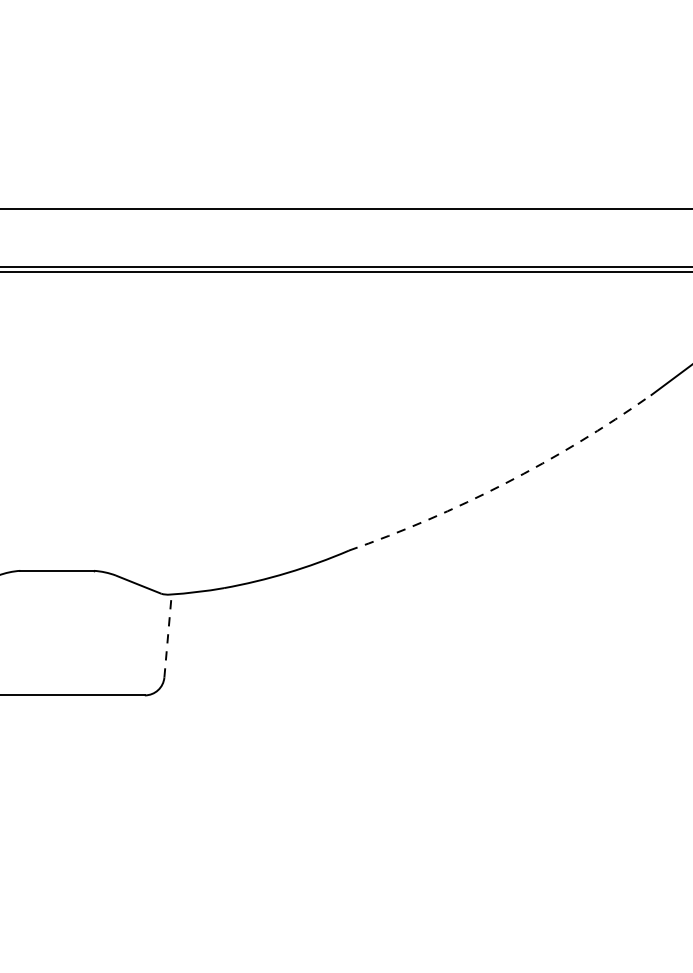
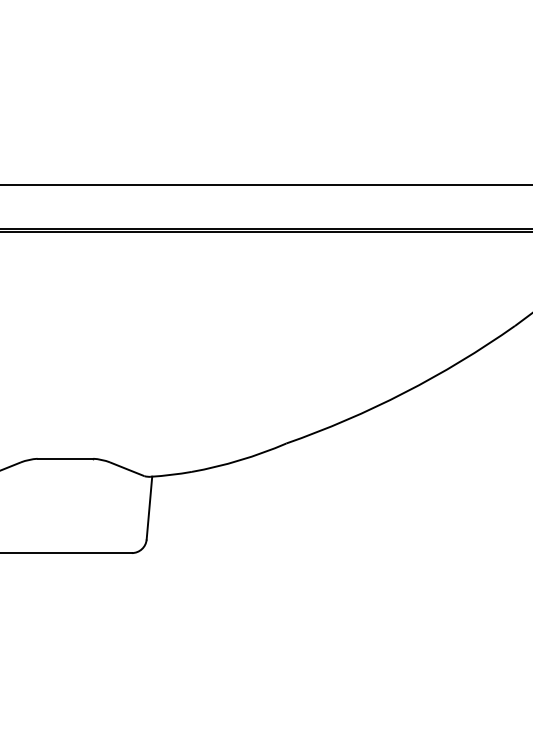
arc: (504, 483) -> (404, 392), dashed -> solid
line: (168, 636) -> (149, 508), dashed -> solid

